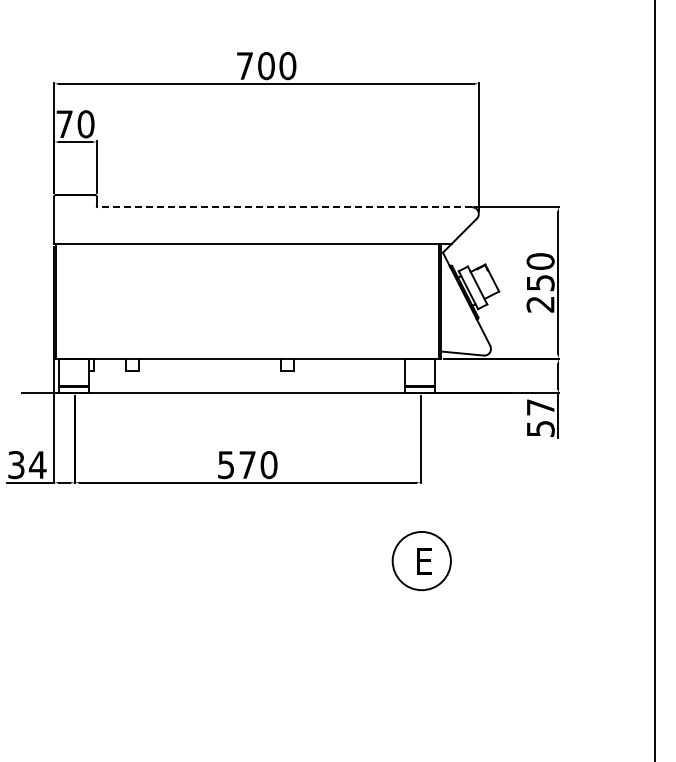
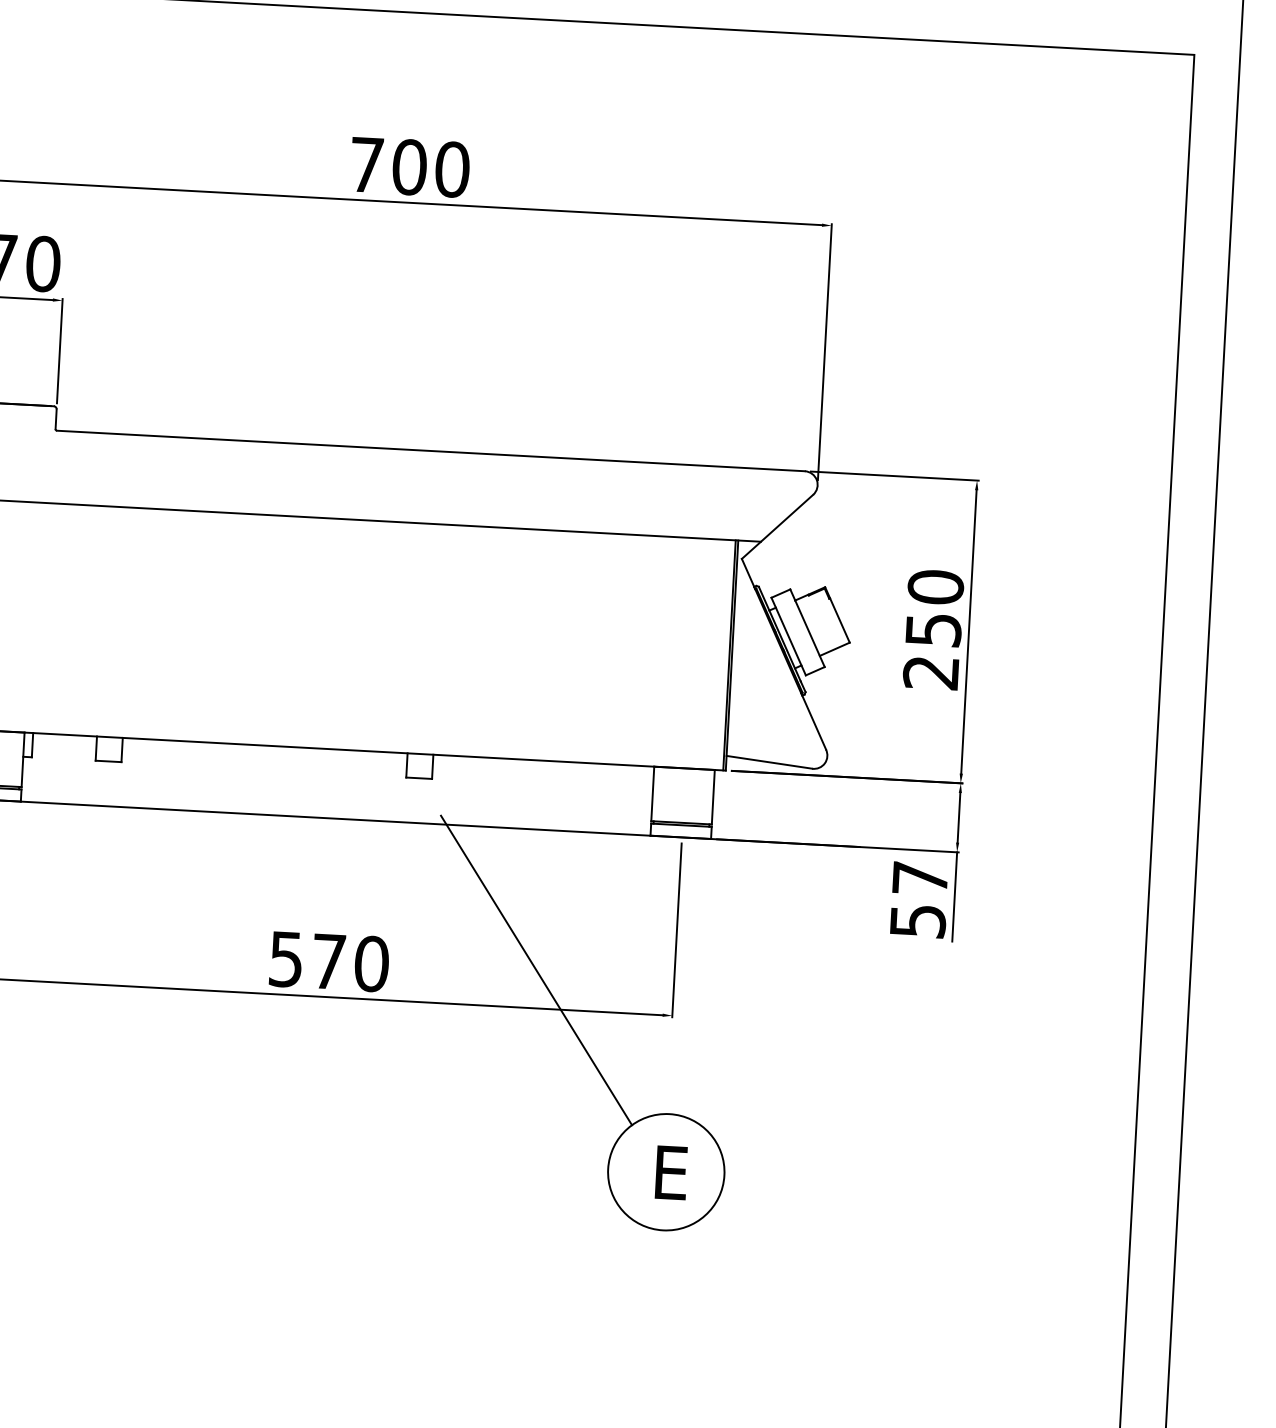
line: (284, 207) -> (430, 451), dashed -> solid
line: (351, 463) -> (536, 969), added

